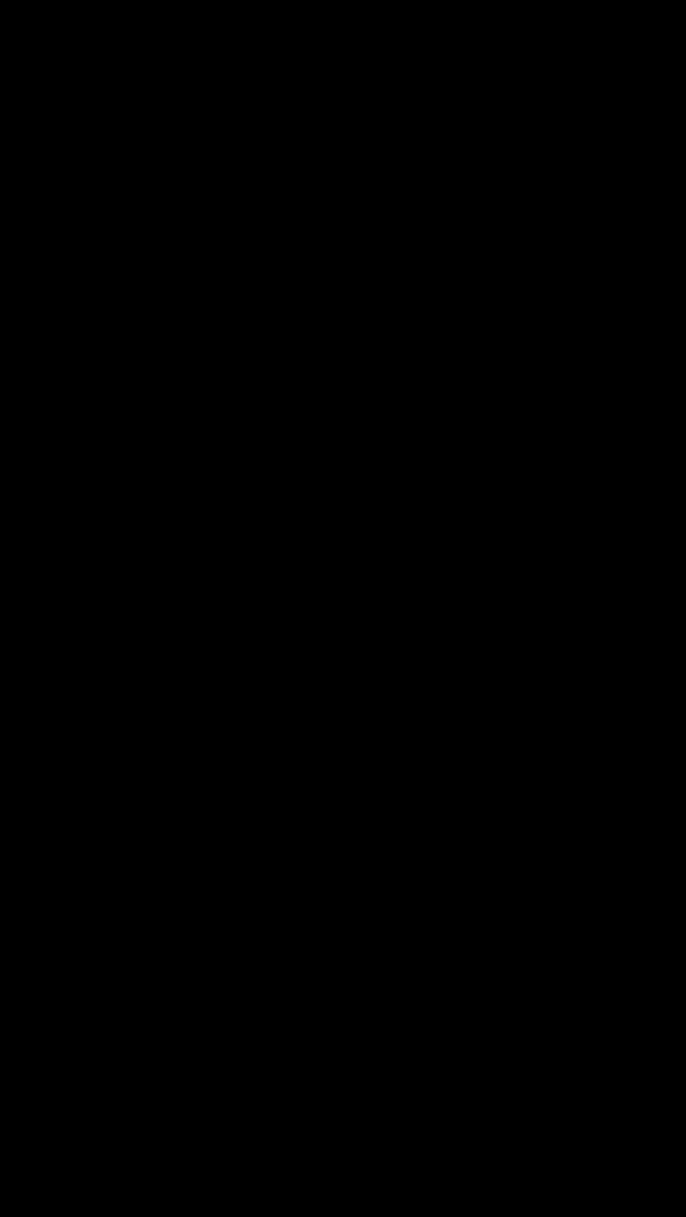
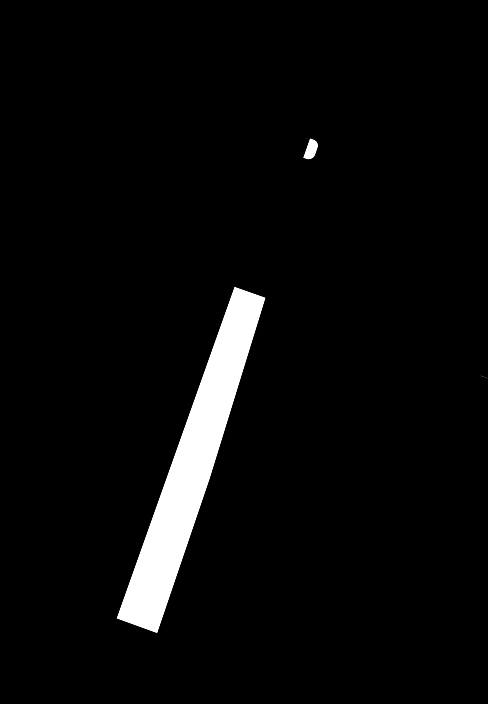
fill: (507, 223) -> (310, 148), removed
fill: (259, 785) -> (191, 459), removed

